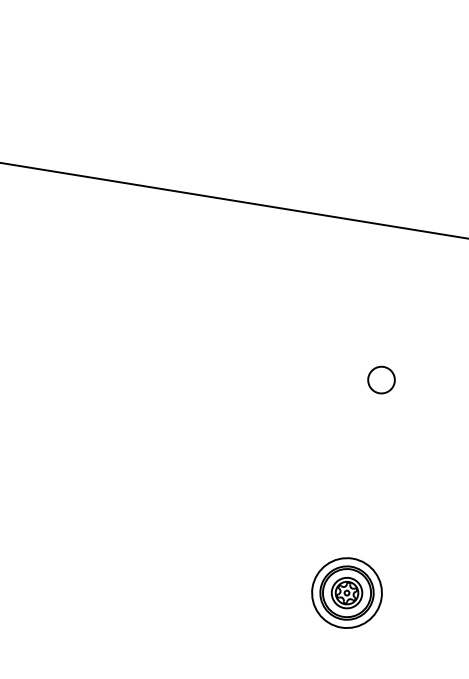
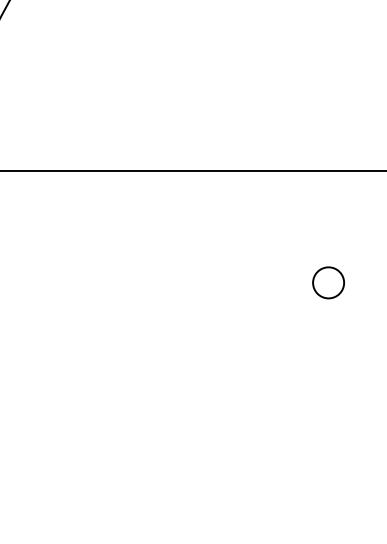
circle: (381, 379) -> (328, 282), size x1.6
part: (346, 592) -> (328, 439), removed

